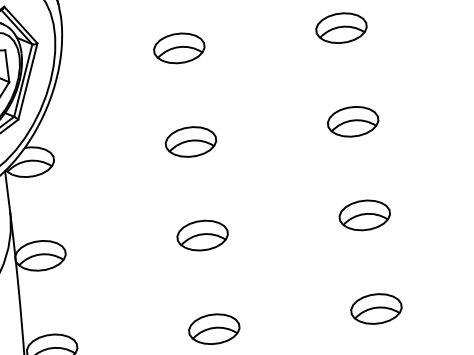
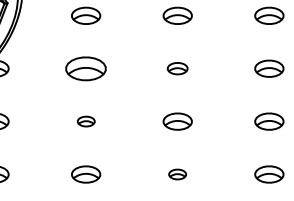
part: (352, 121) -> (177, 68), size x0.7
part: (191, 141) -> (86, 68), size x1.4
part: (203, 235) -> (86, 121), size x0.6
part: (376, 309) -> (177, 174), size x0.6

